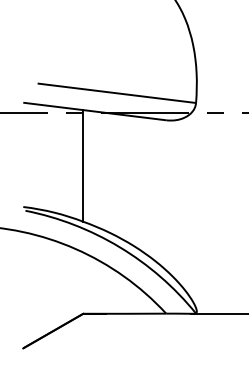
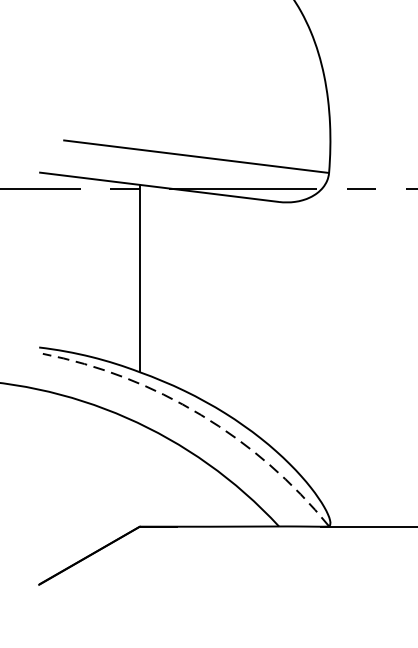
arc: (119, 247) -> (200, 415), solid -> dashed

